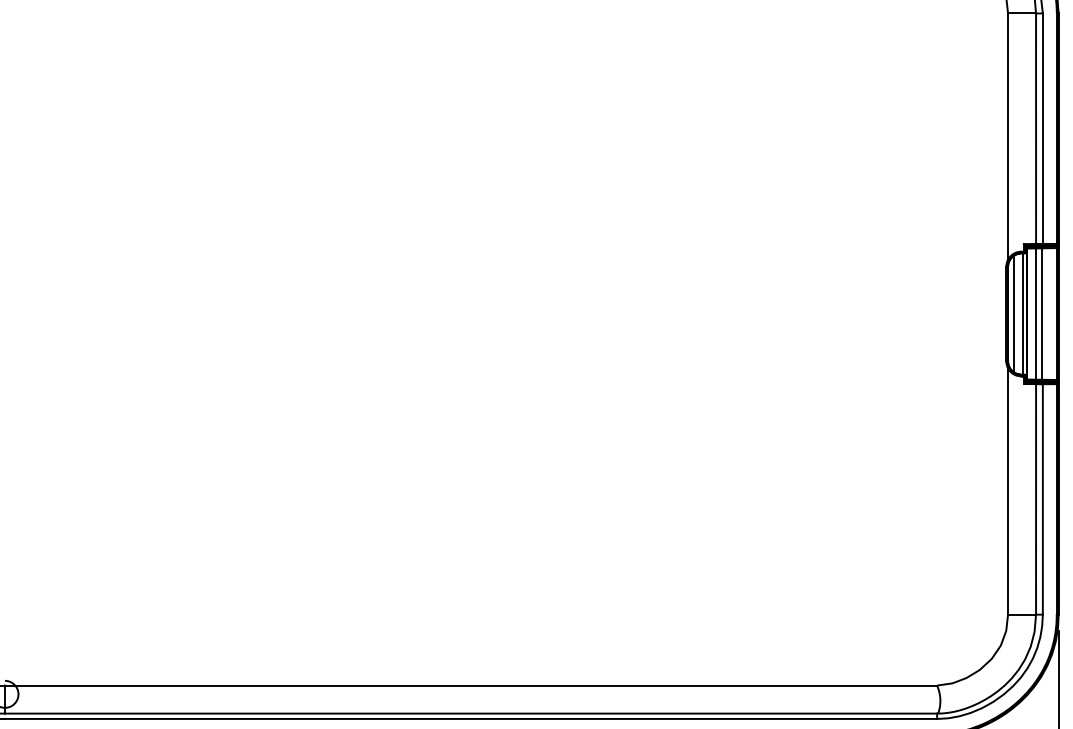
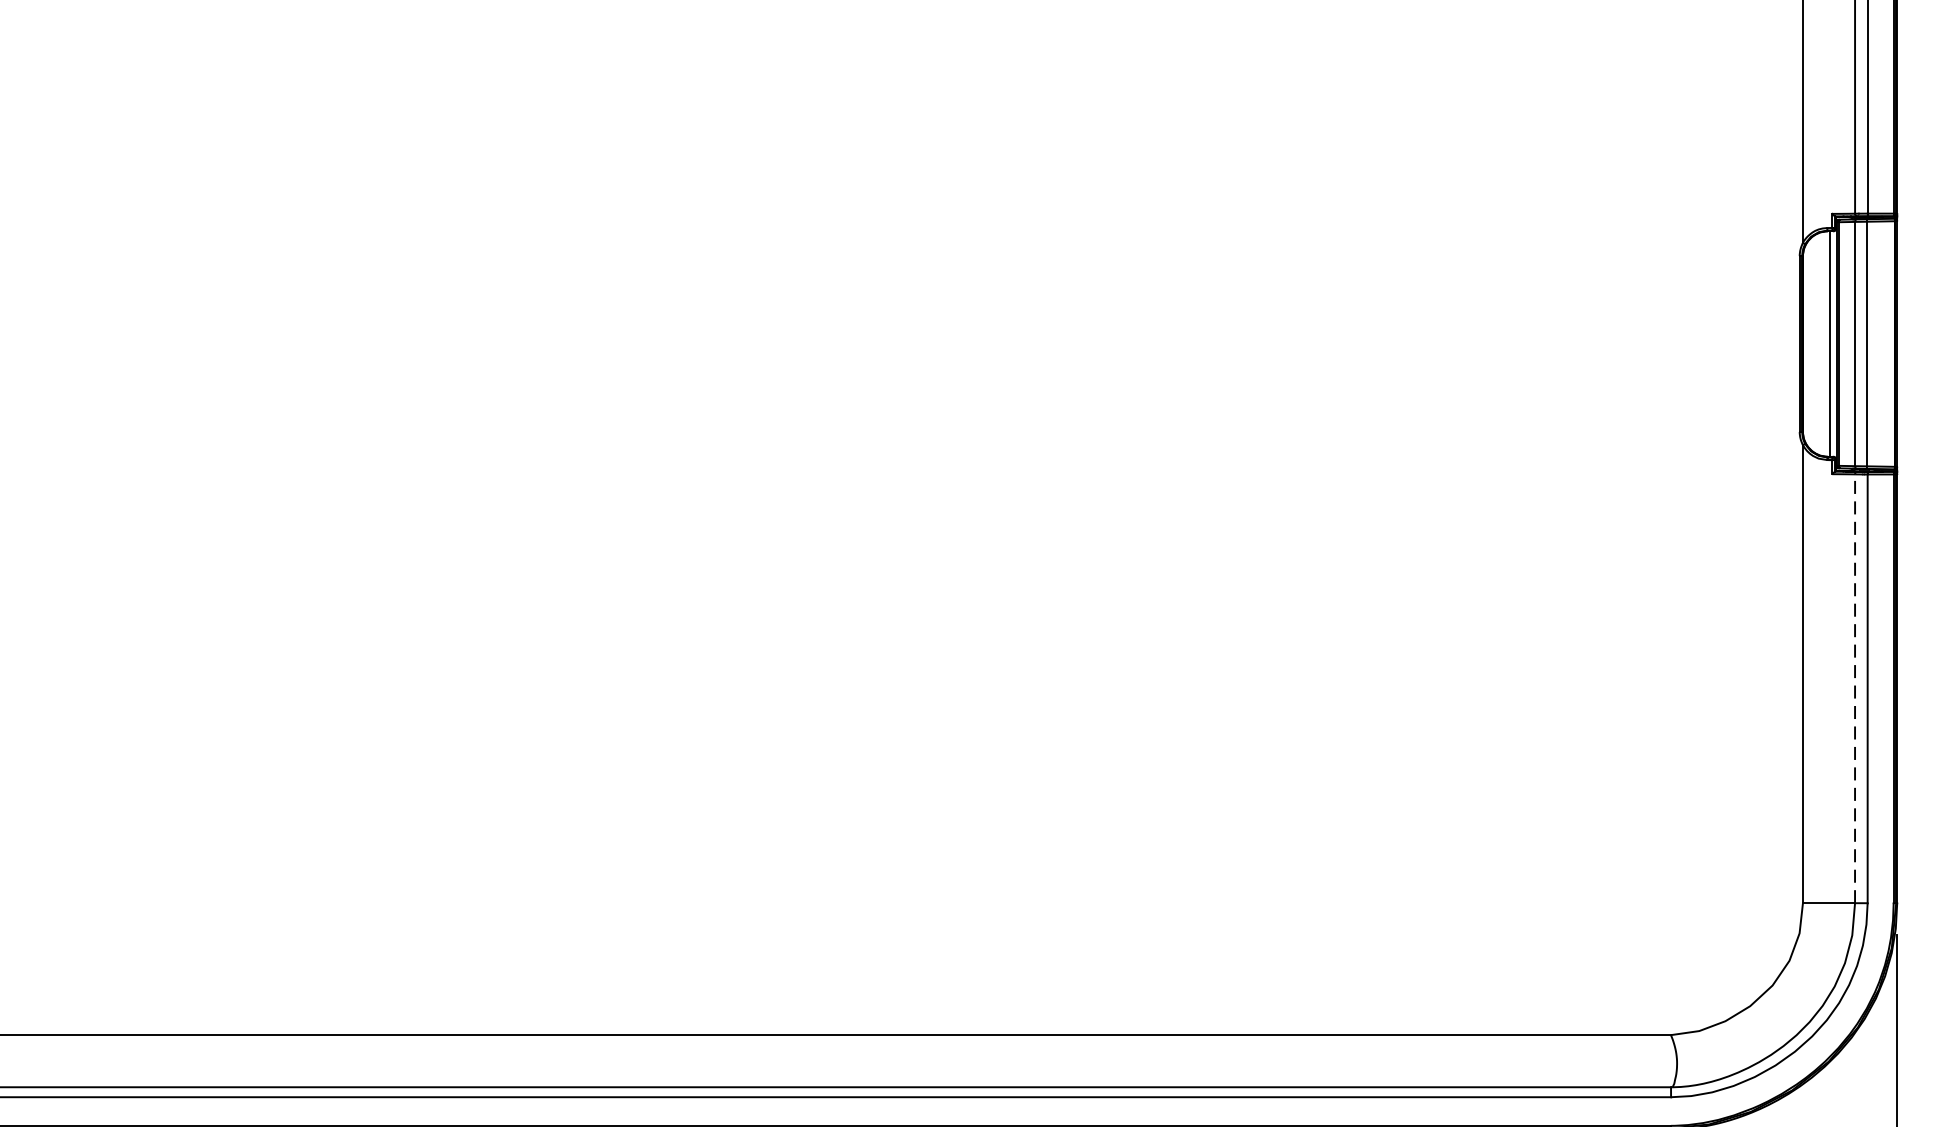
line: (1013, 314) -> (1813, 344), removed
line: (1036, 498) -> (1855, 687), solid -> dashed

